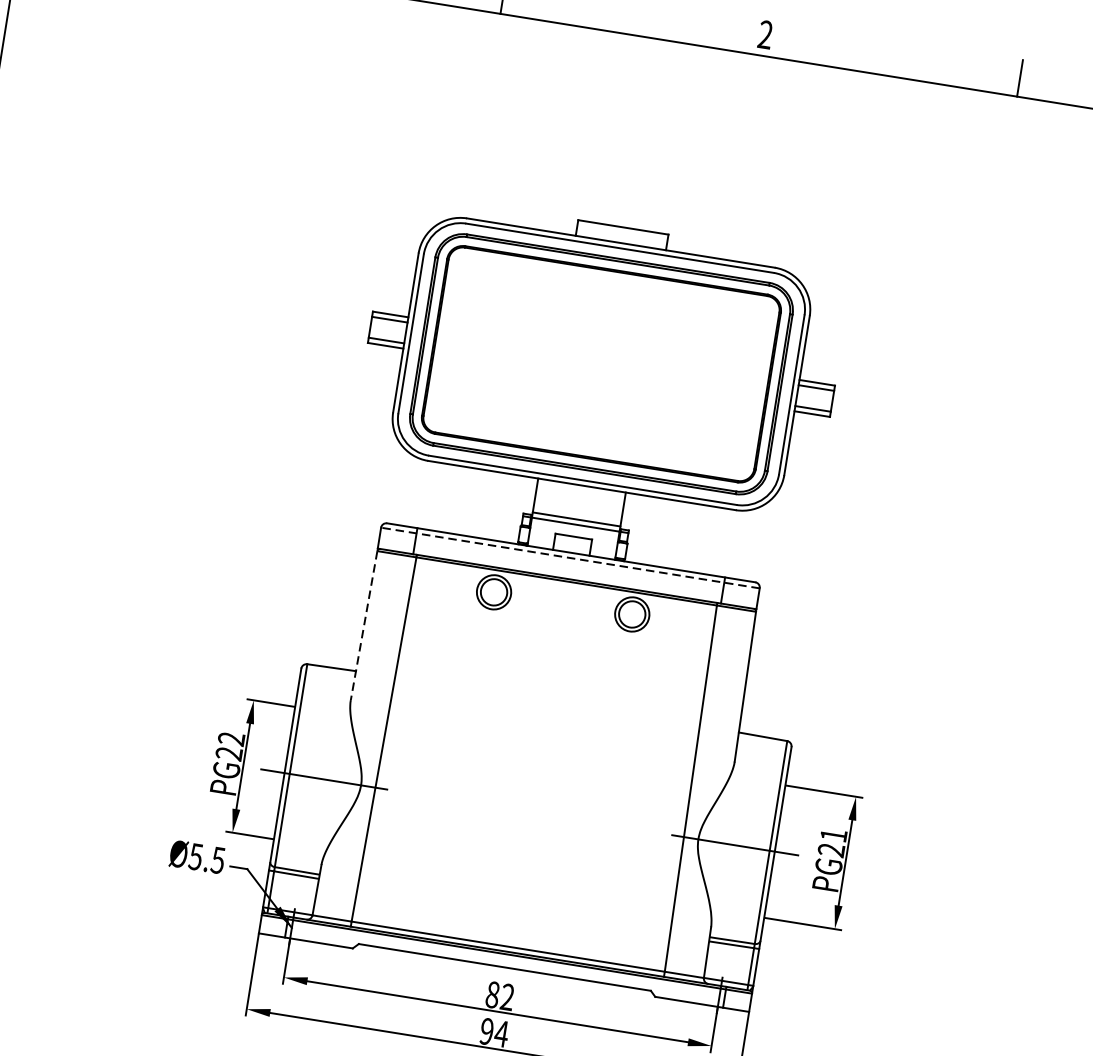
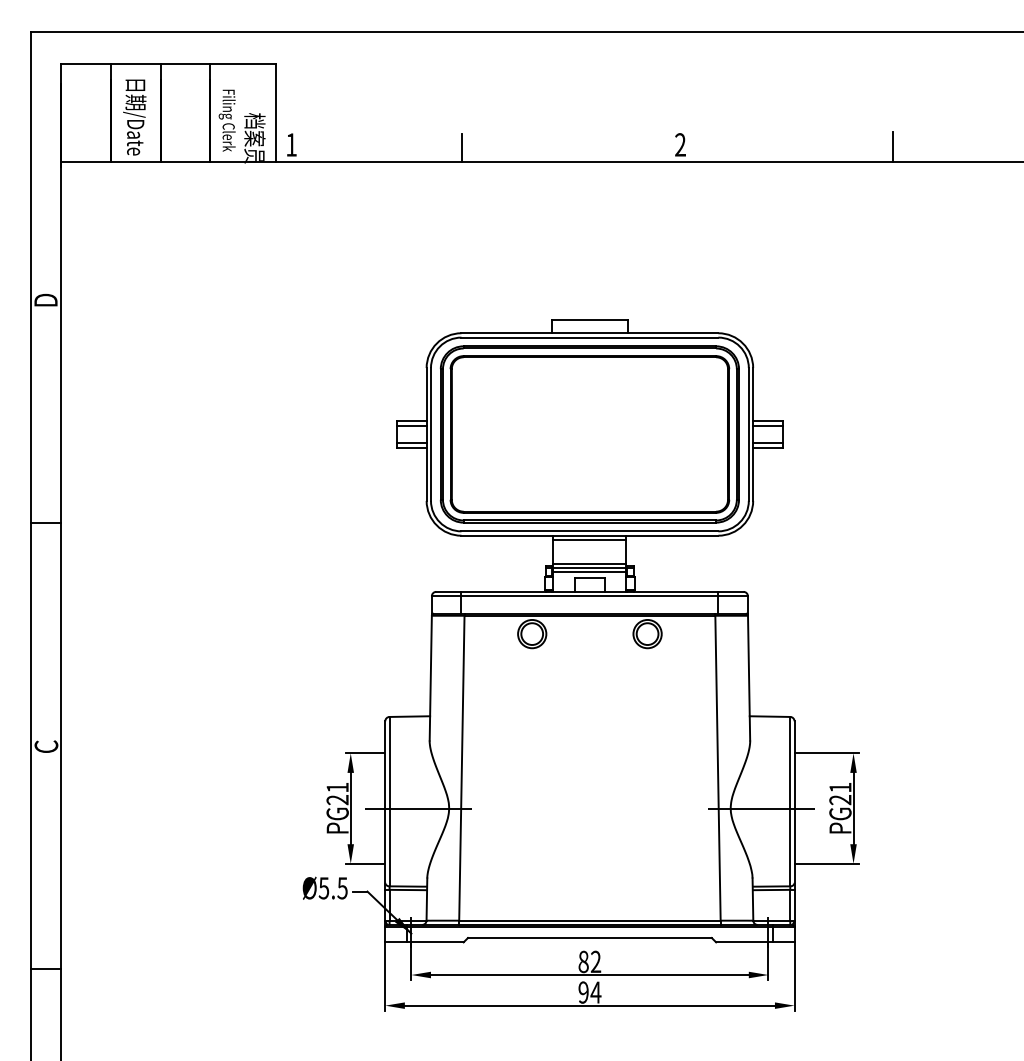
line: (580, 491) -> (589, 540), added
line: (574, 528) -> (589, 571), added
line: (569, 558) -> (589, 596), dashed -> solid
line: (363, 626) -> (430, 678), dashed -> solid
text: (231, 738) -> (337, 787), PG22 -> PG21

